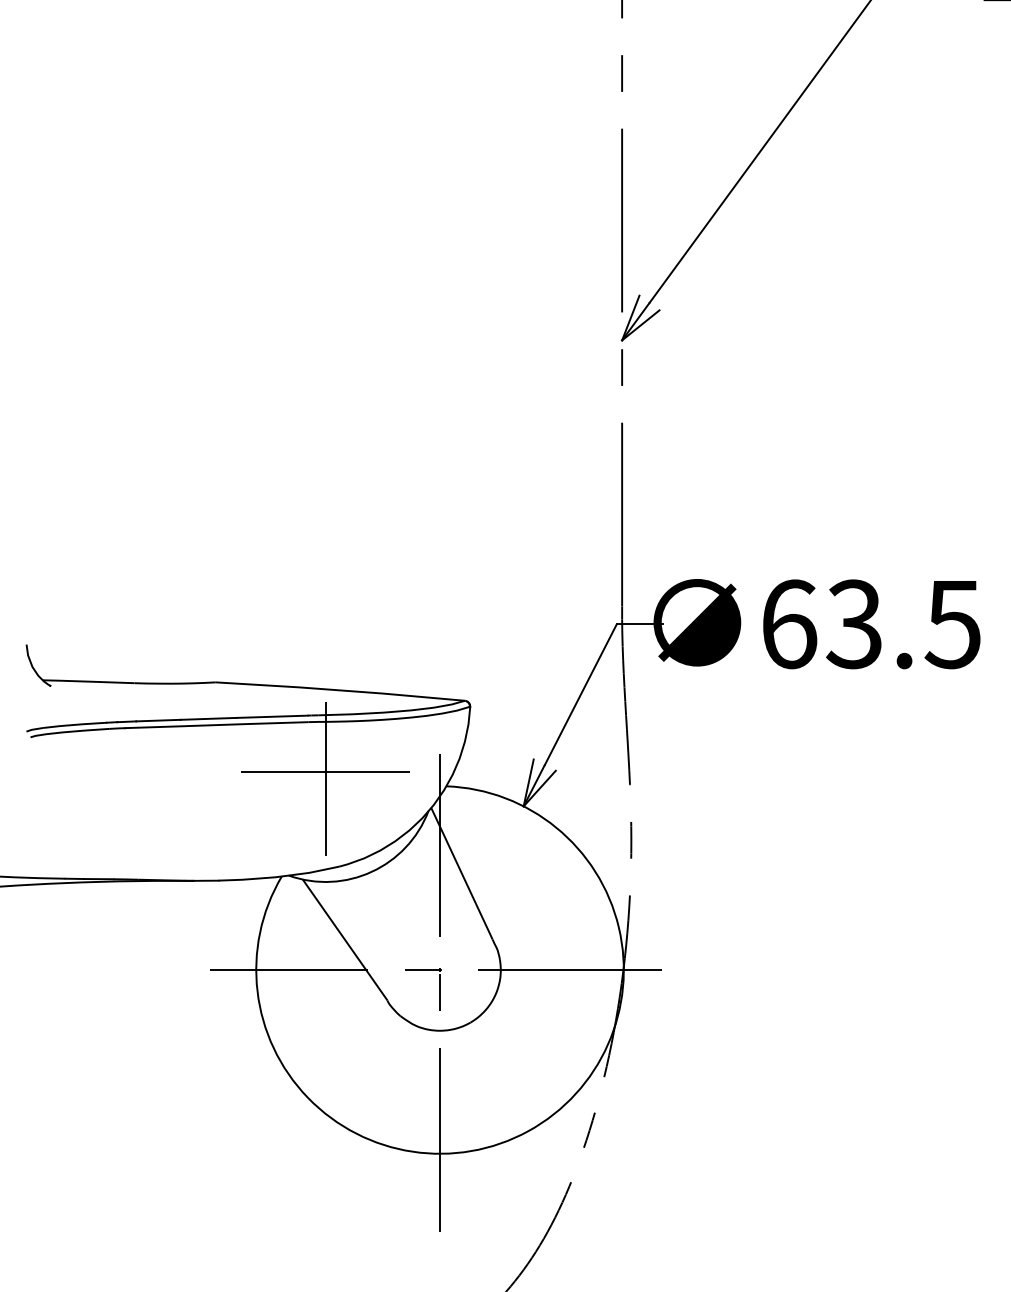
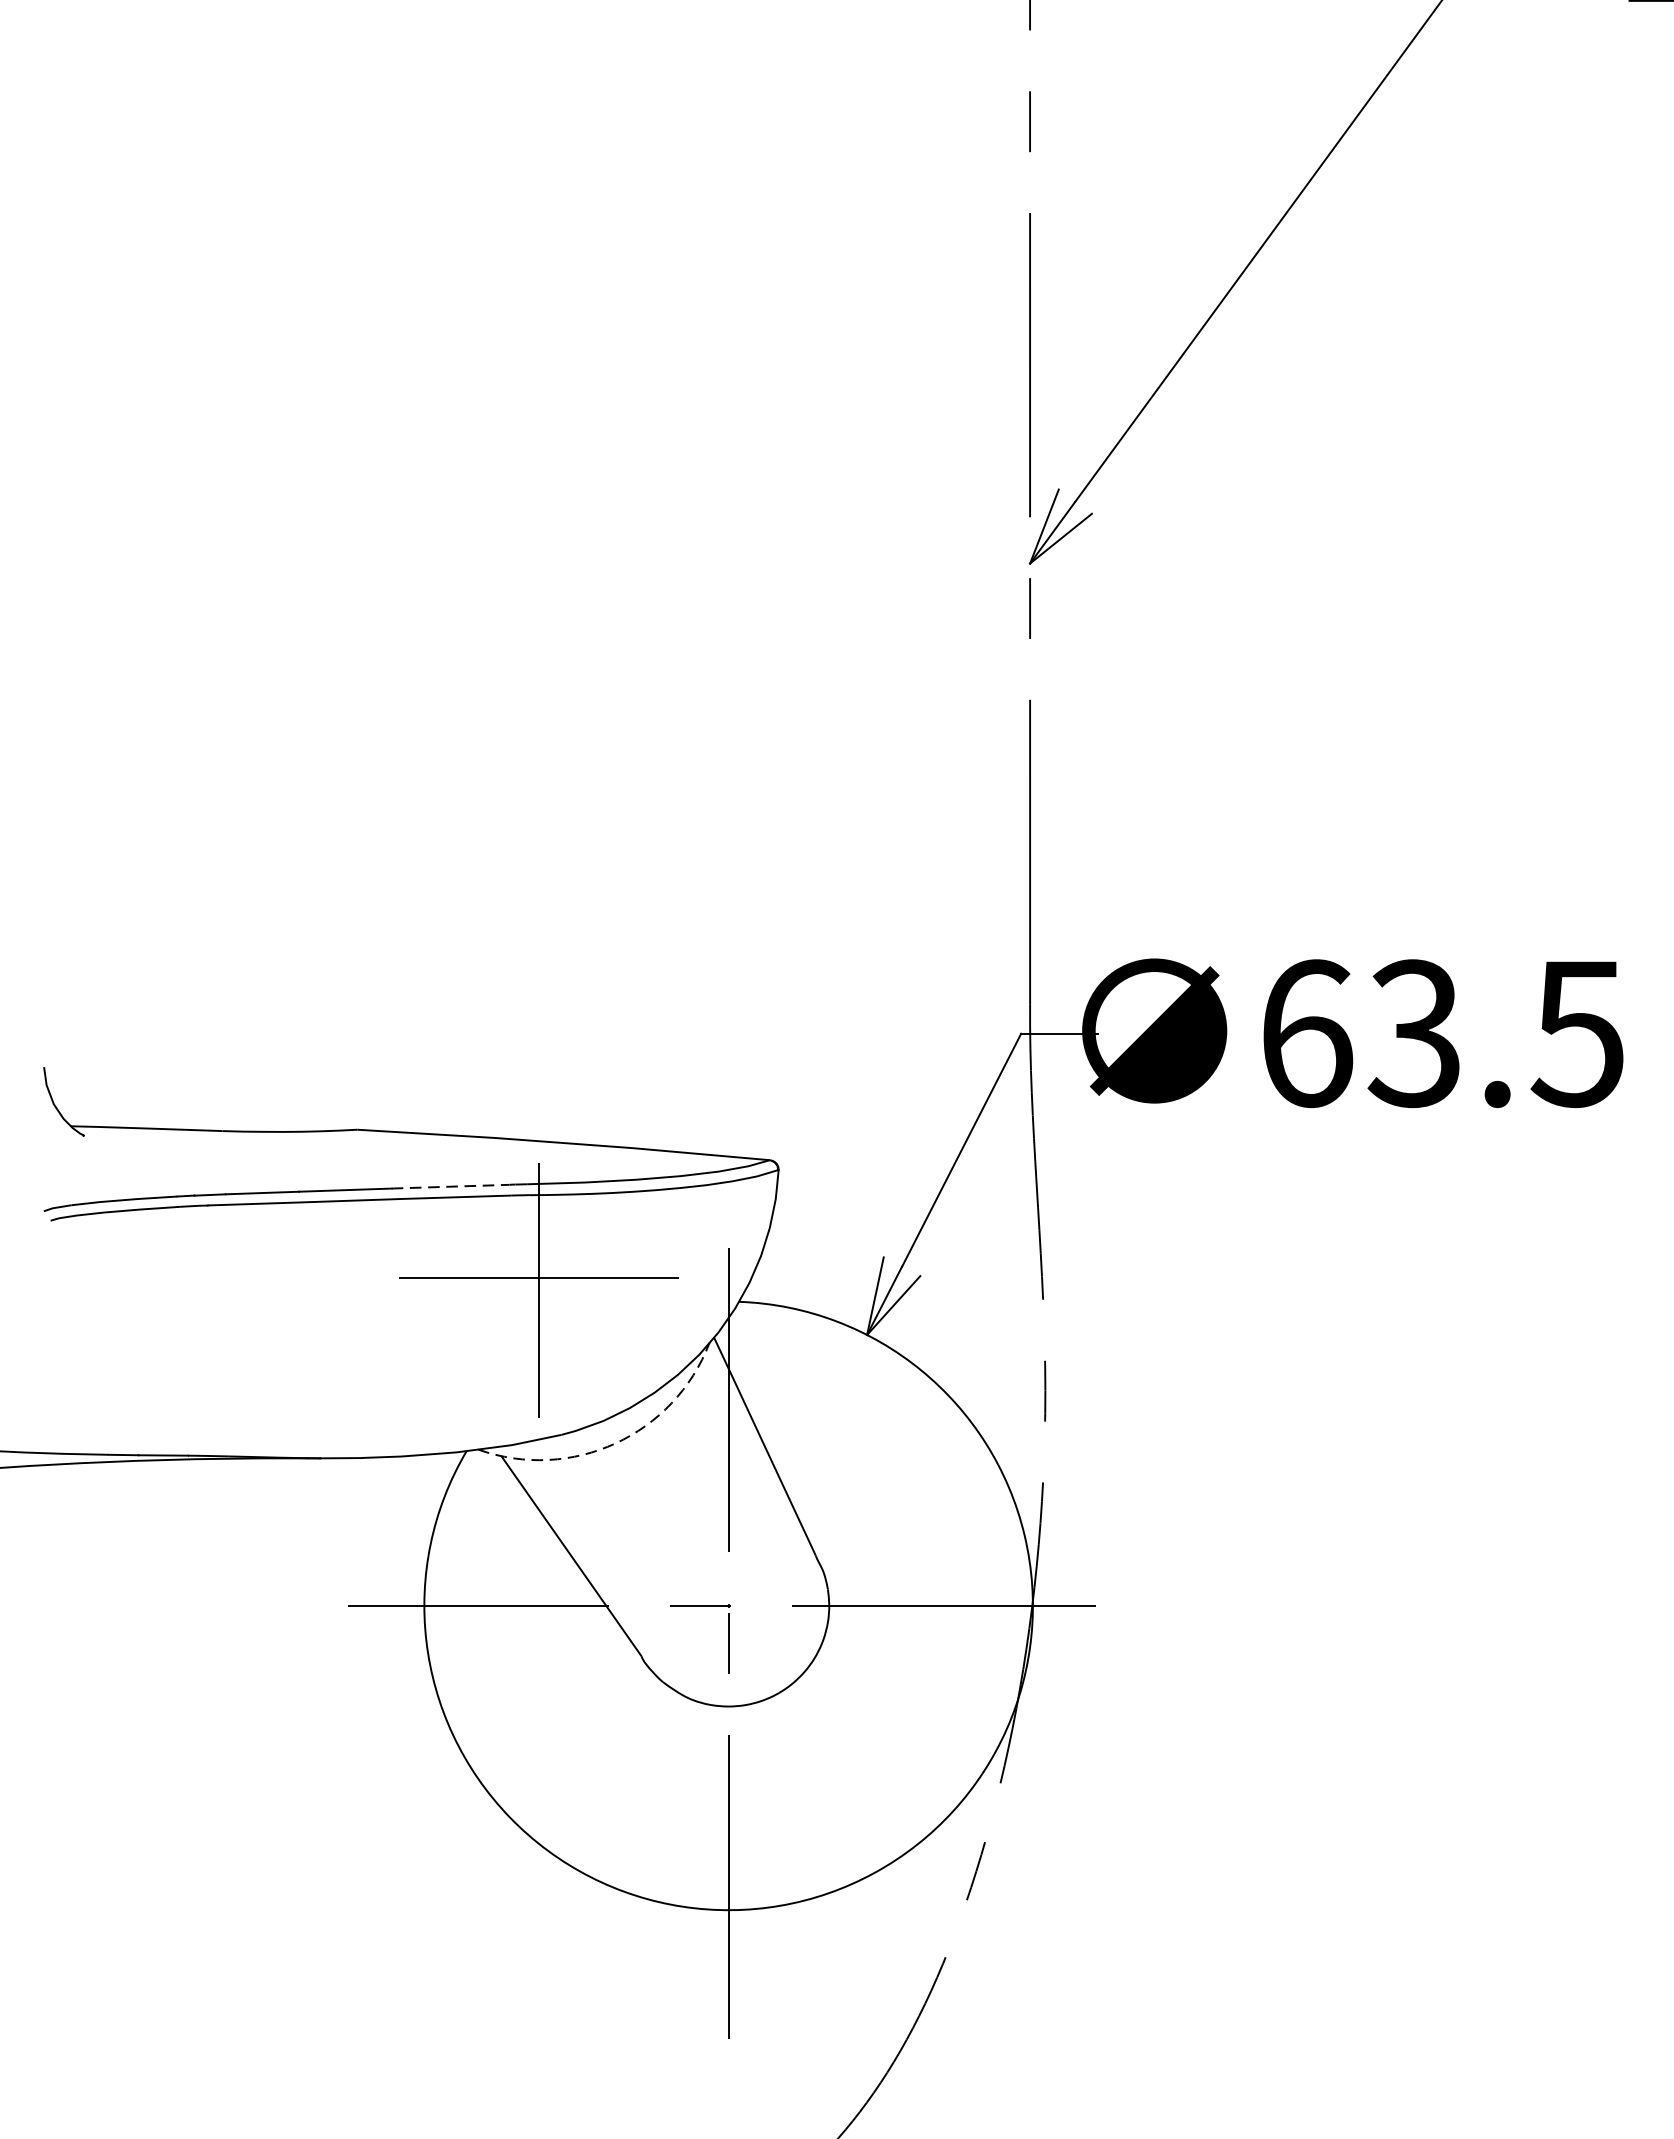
line: (272, 716) -> (451, 1186), solid -> dashed
arc: (371, 871) -> (615, 1442), solid -> dashed

